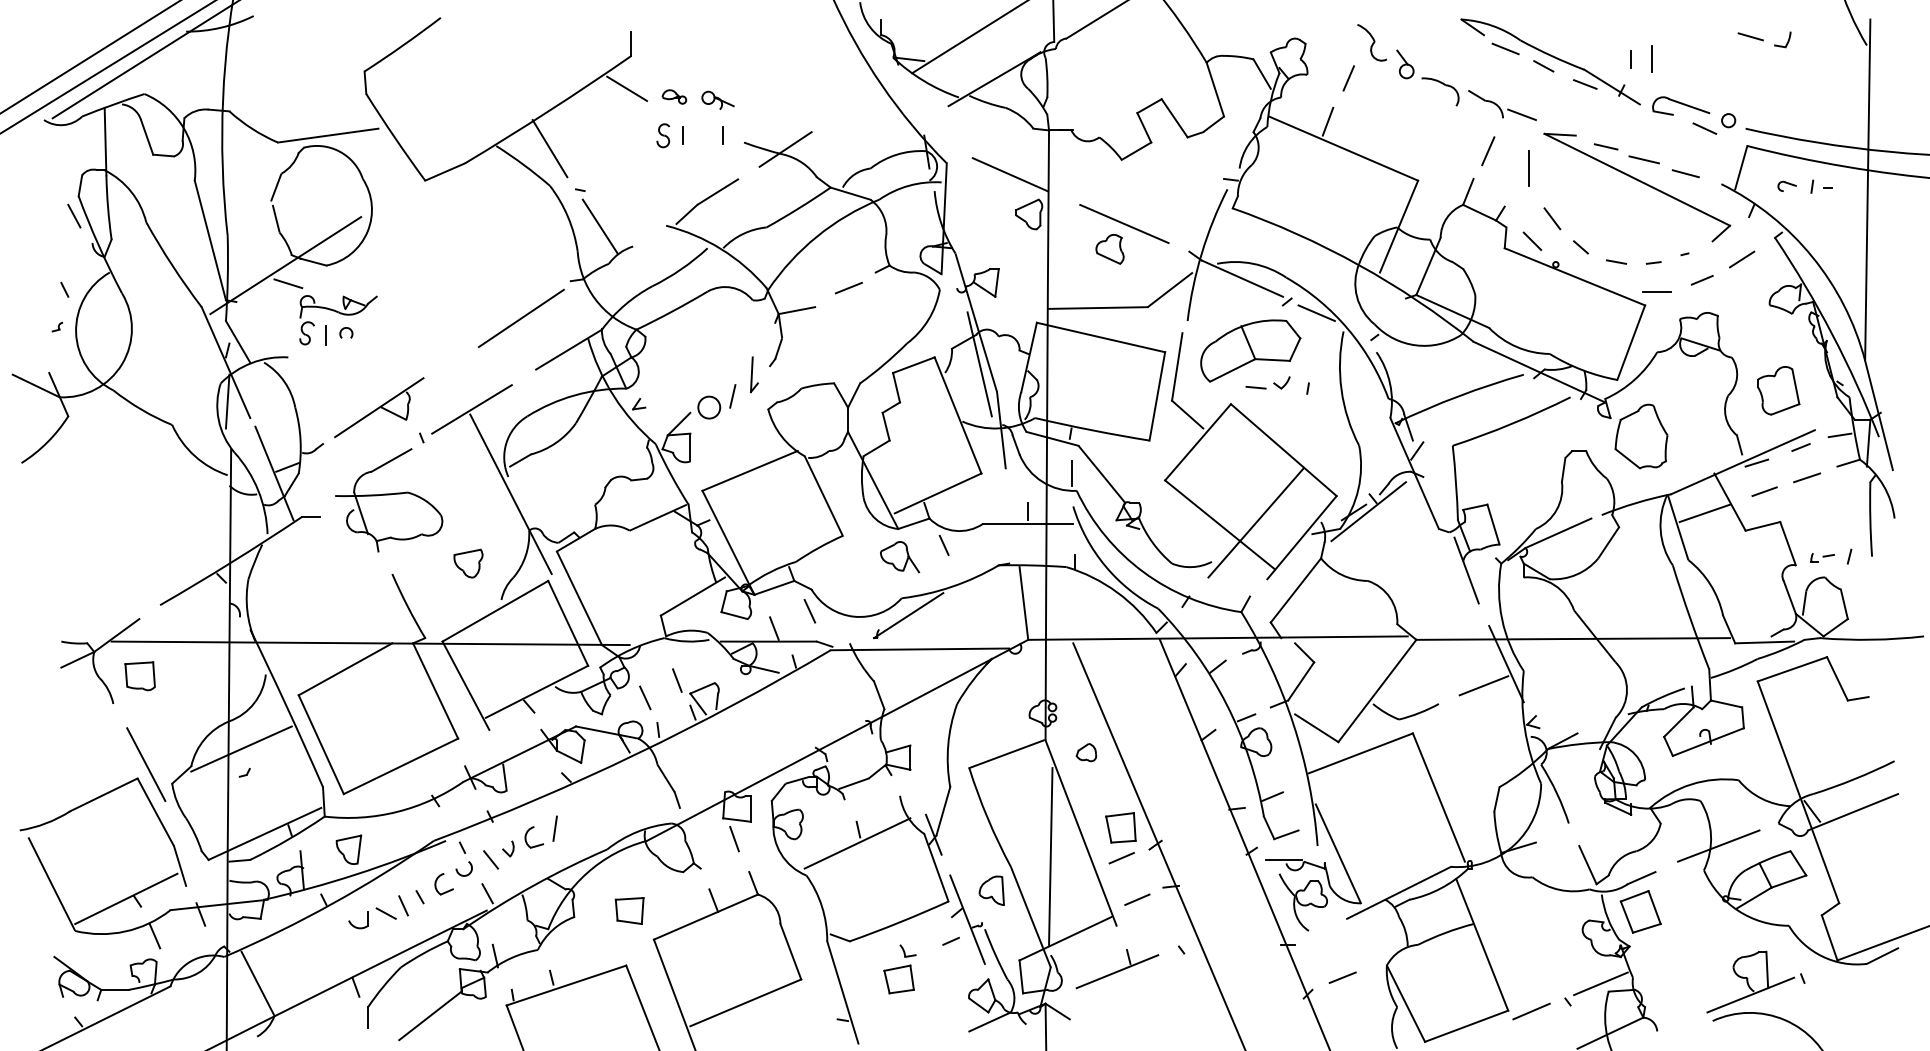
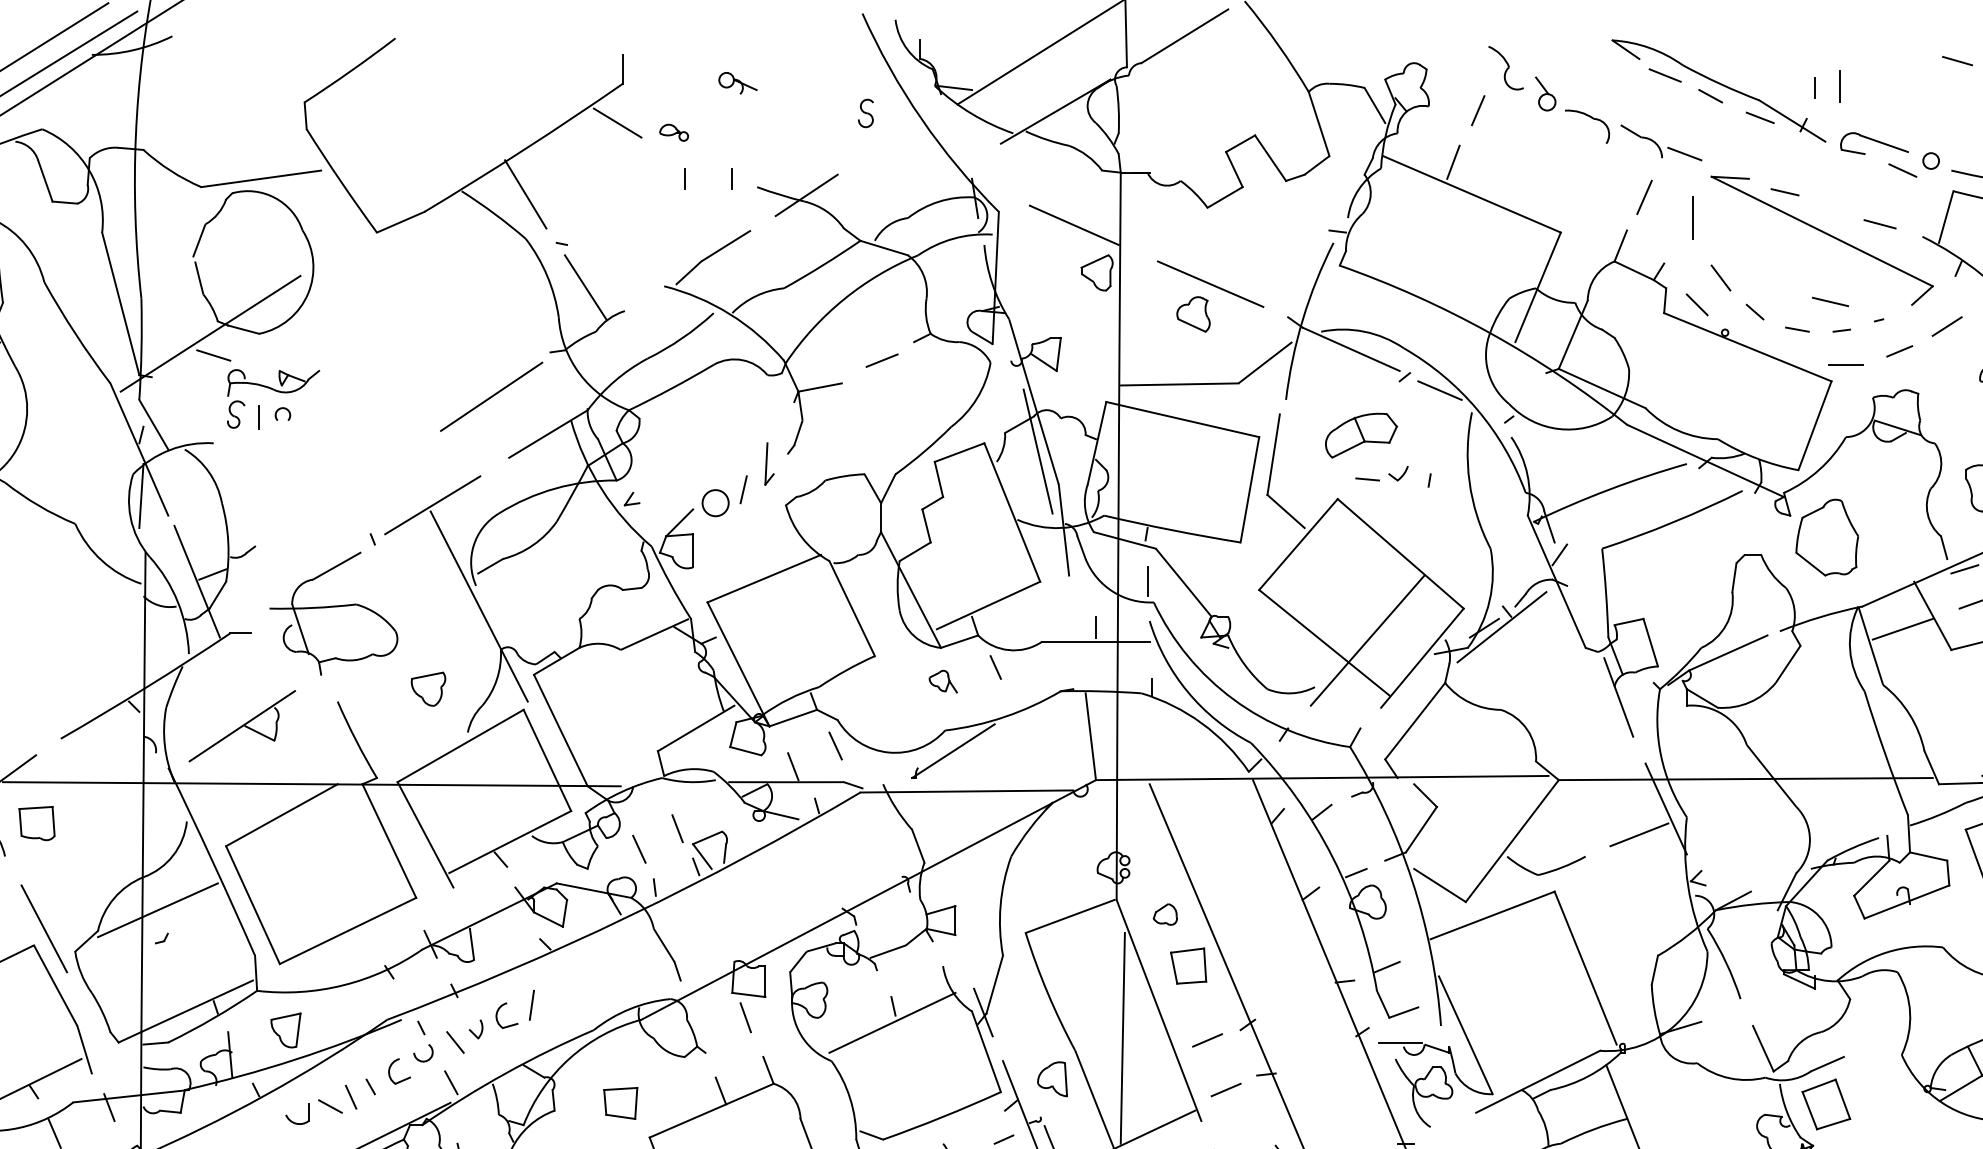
part: (717, 99) -> (737, 82), moved
part: (663, 135) -> (866, 113), moved
line: (1643, 159) -> (1829, 301), moved
part: (1250, 350) -> (1361, 435), size x0.6
part: (379, 407) -> (242, 726), moved
part: (900, 557) -> (943, 681), size x0.6
part: (1120, 827) -> (1188, 965), moved
line: (1718, 845) -> (1919, 1025), removed

